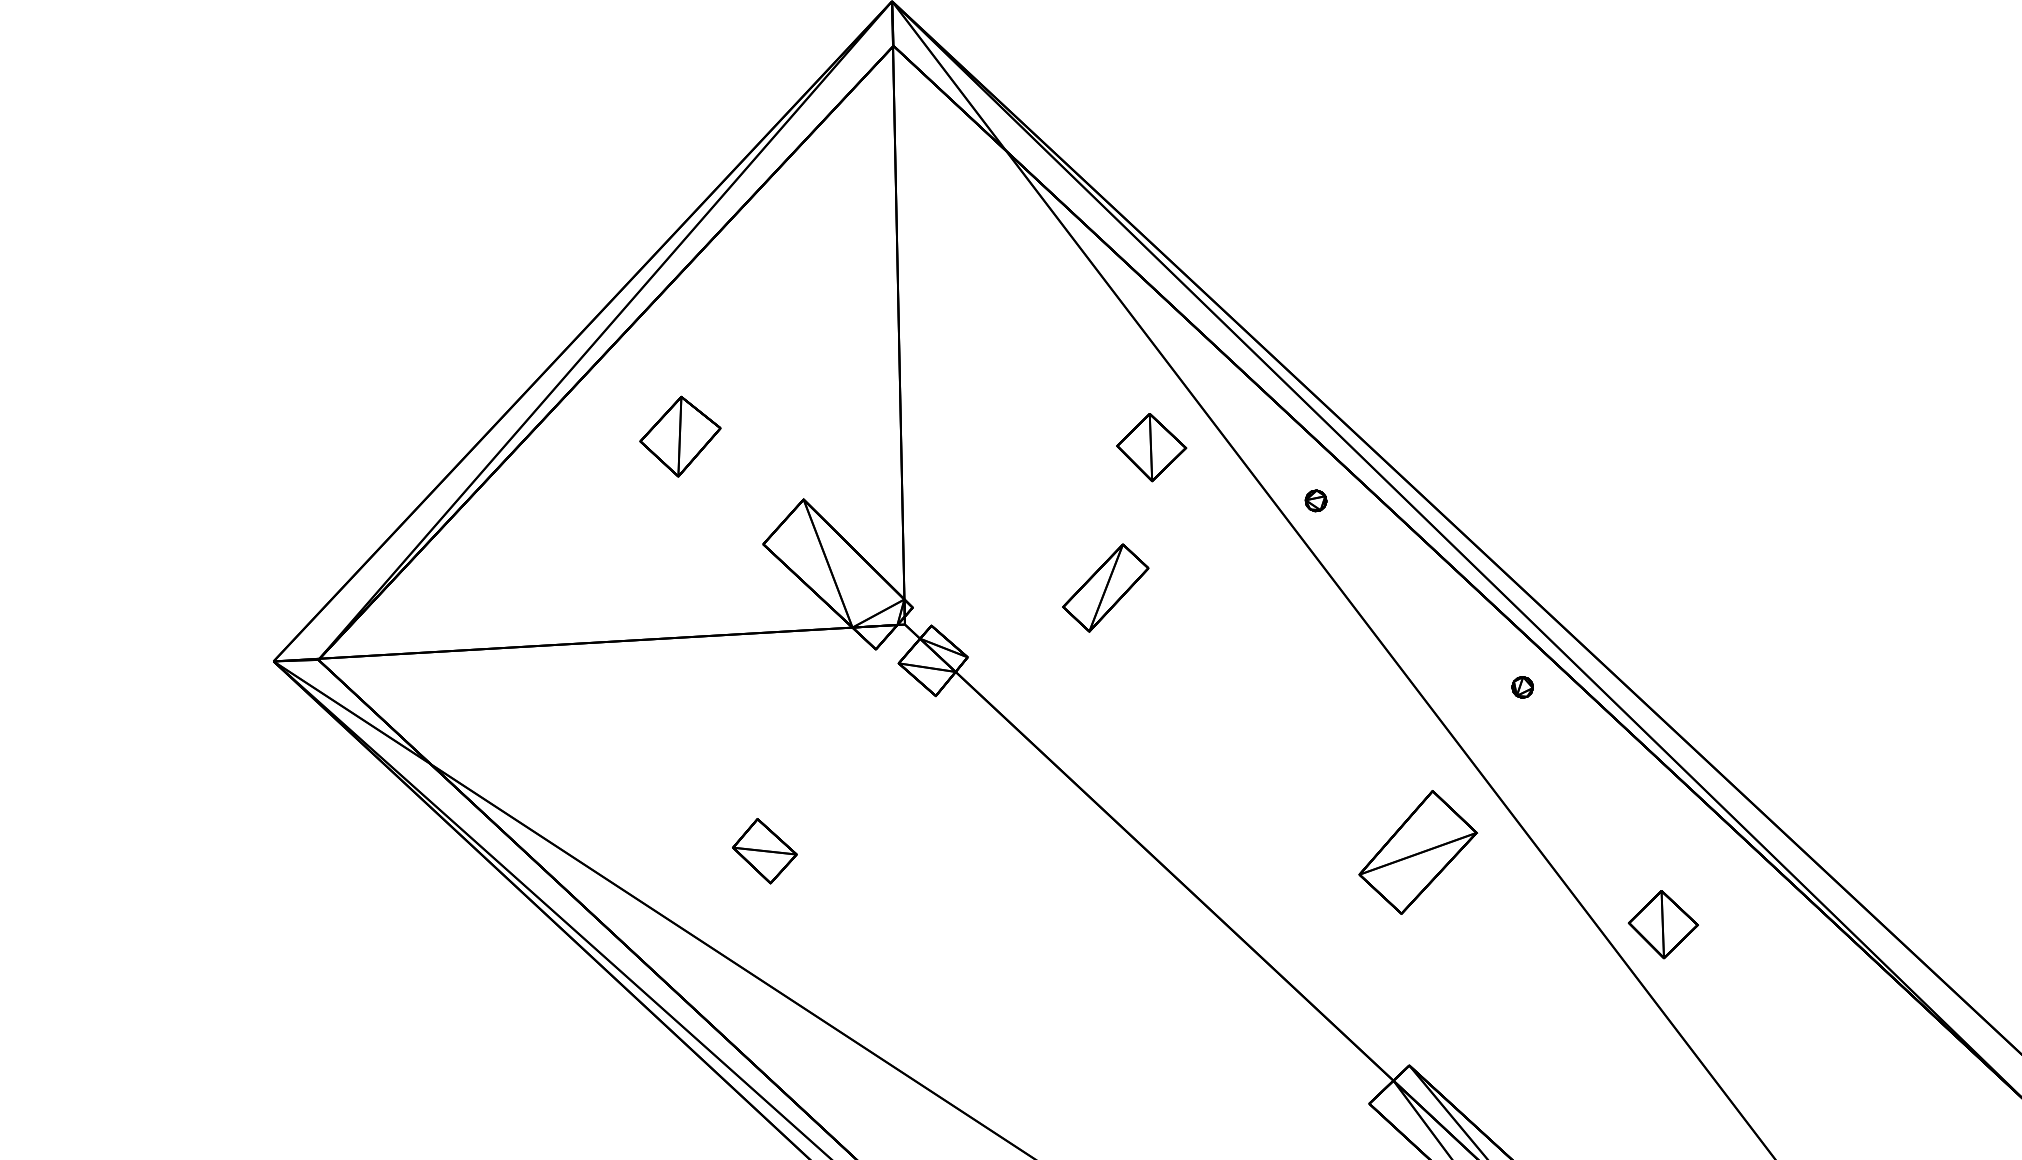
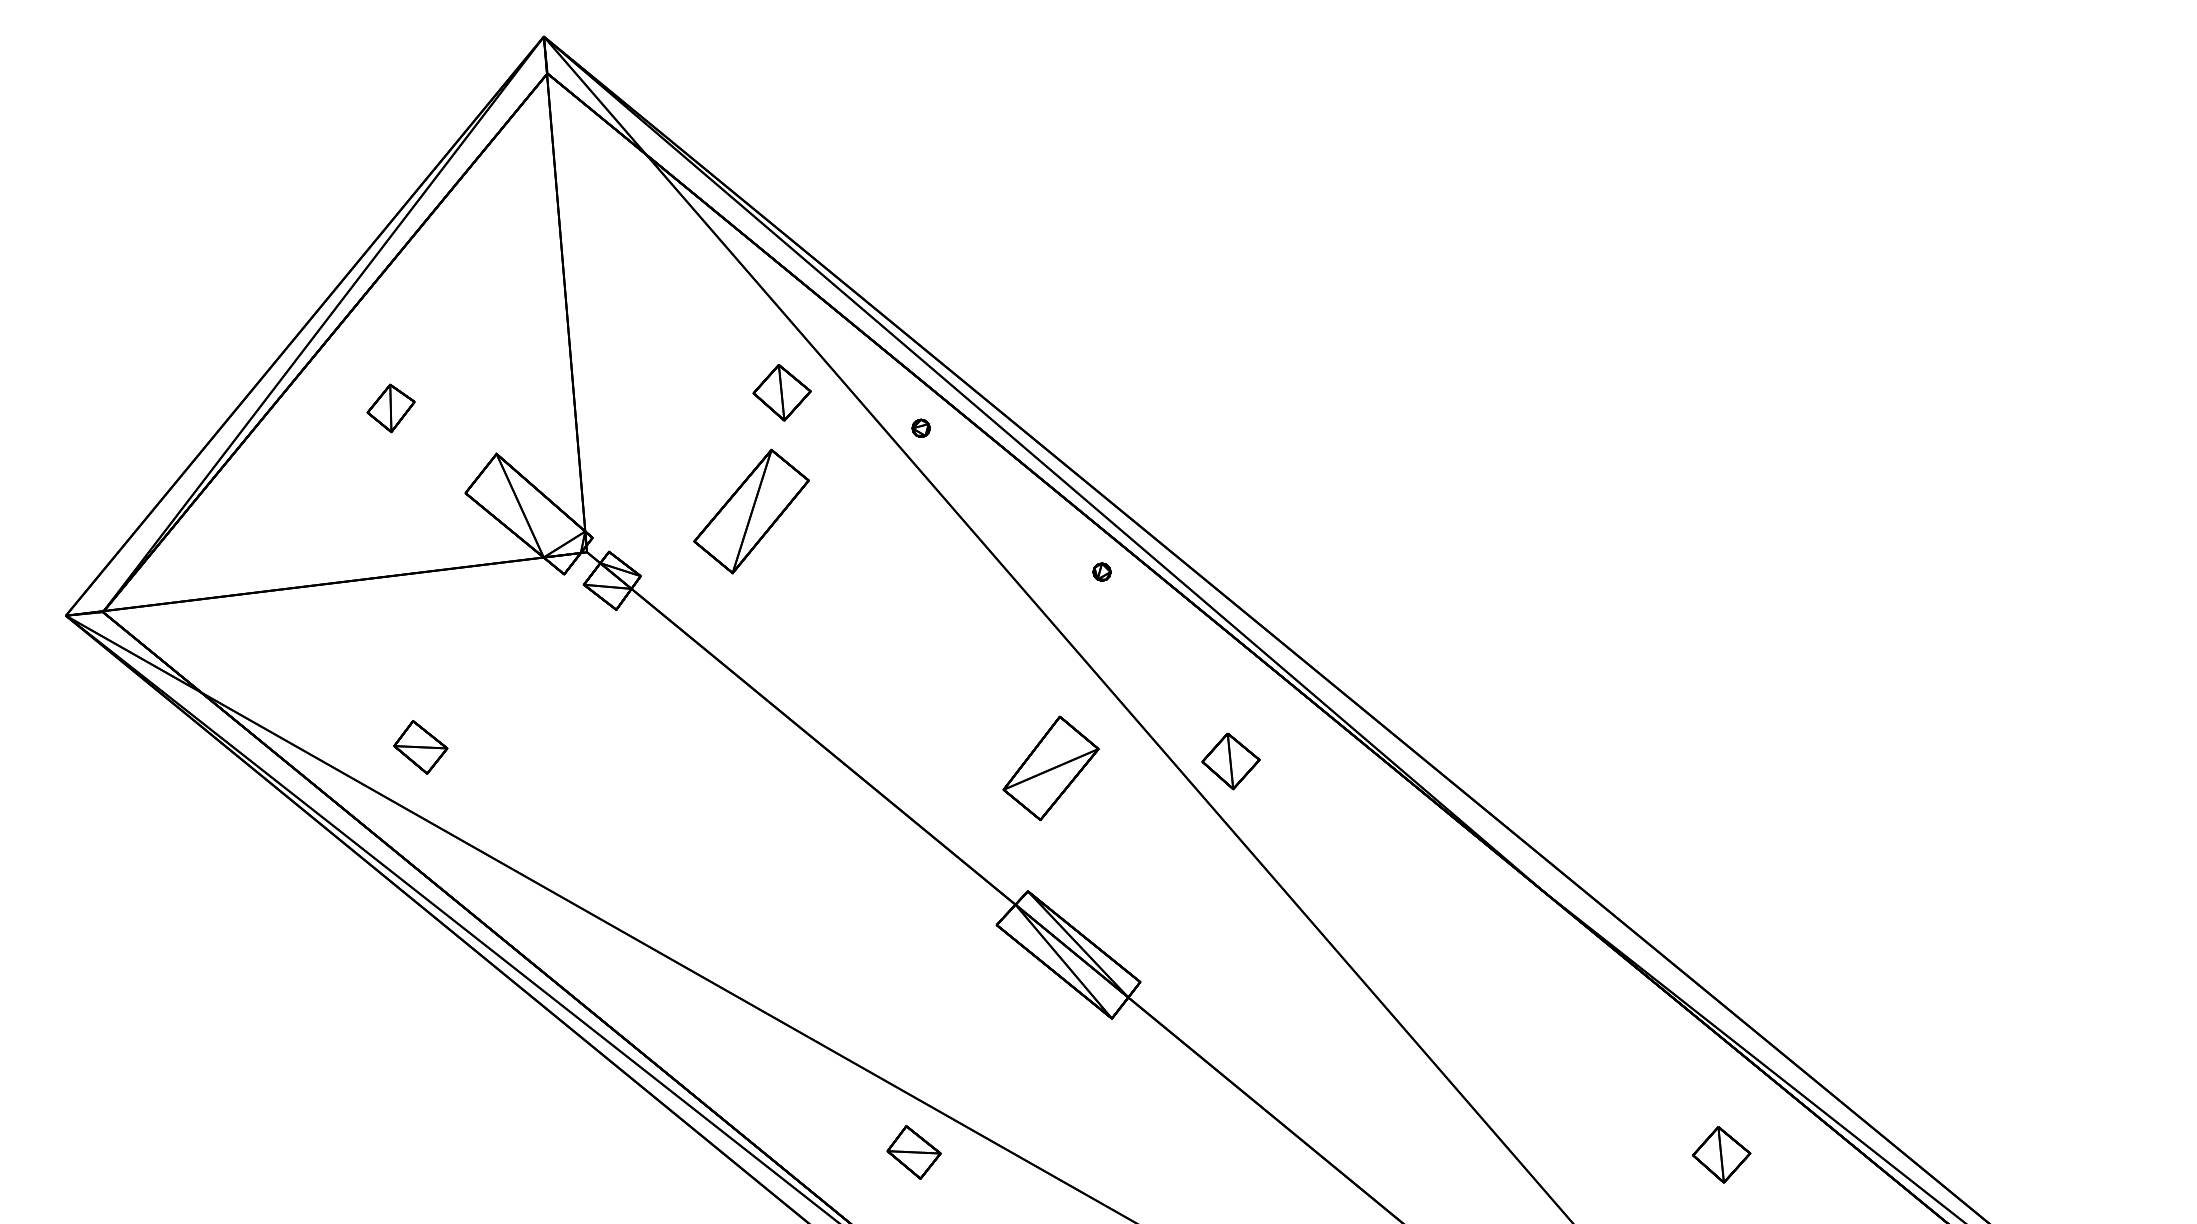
part: (679, 436) -> (390, 408), size x0.71
part: (1105, 587) -> (751, 511), size x1.67
part: (764, 851) -> (420, 747), moved
part: (1417, 852) -> (1050, 768), moved

